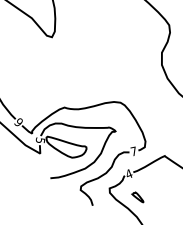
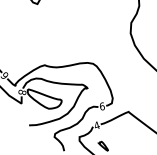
text: (40, 140) -> (22, 92), 5 -> 8
text: (133, 151) -> (101, 106), 7 -> 6

